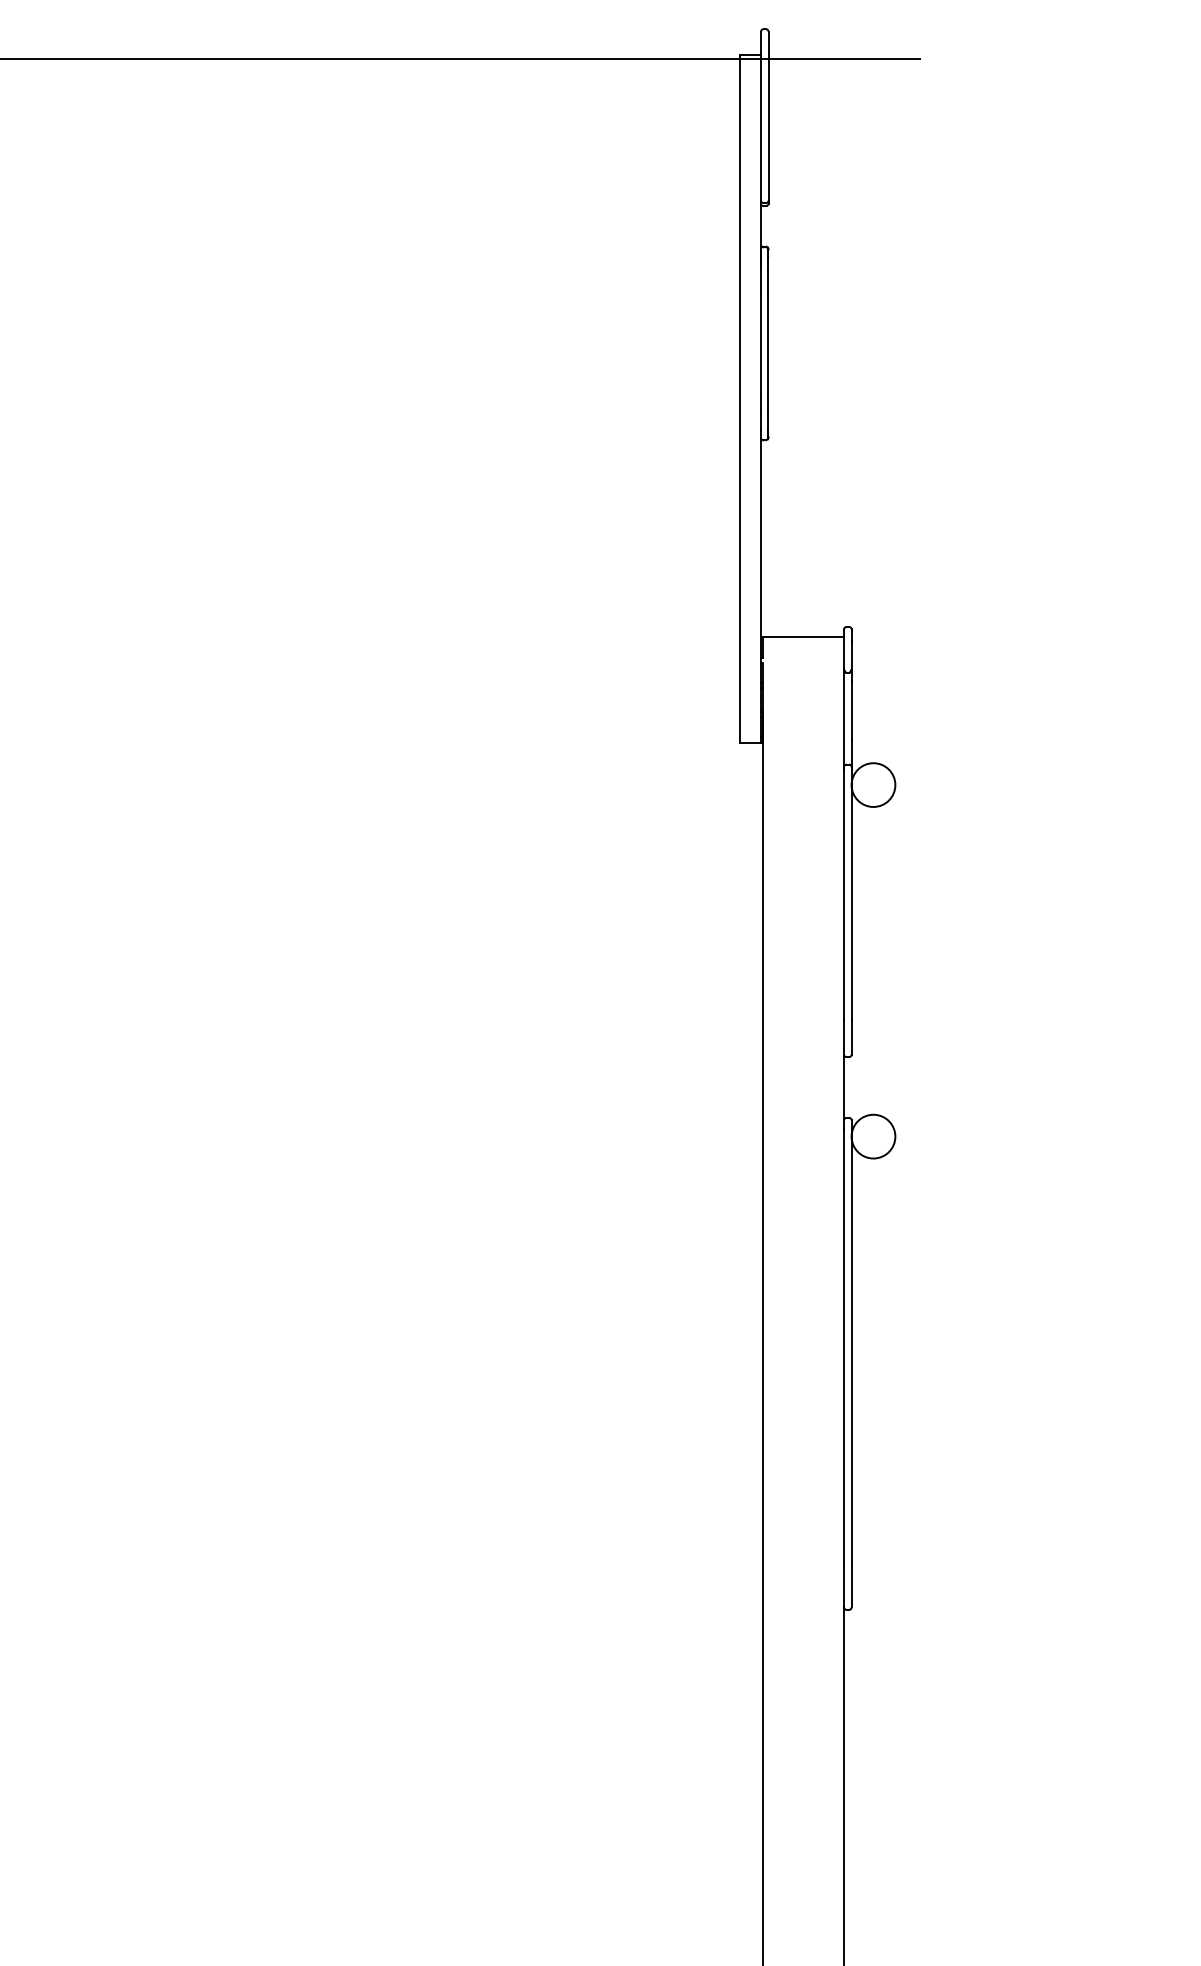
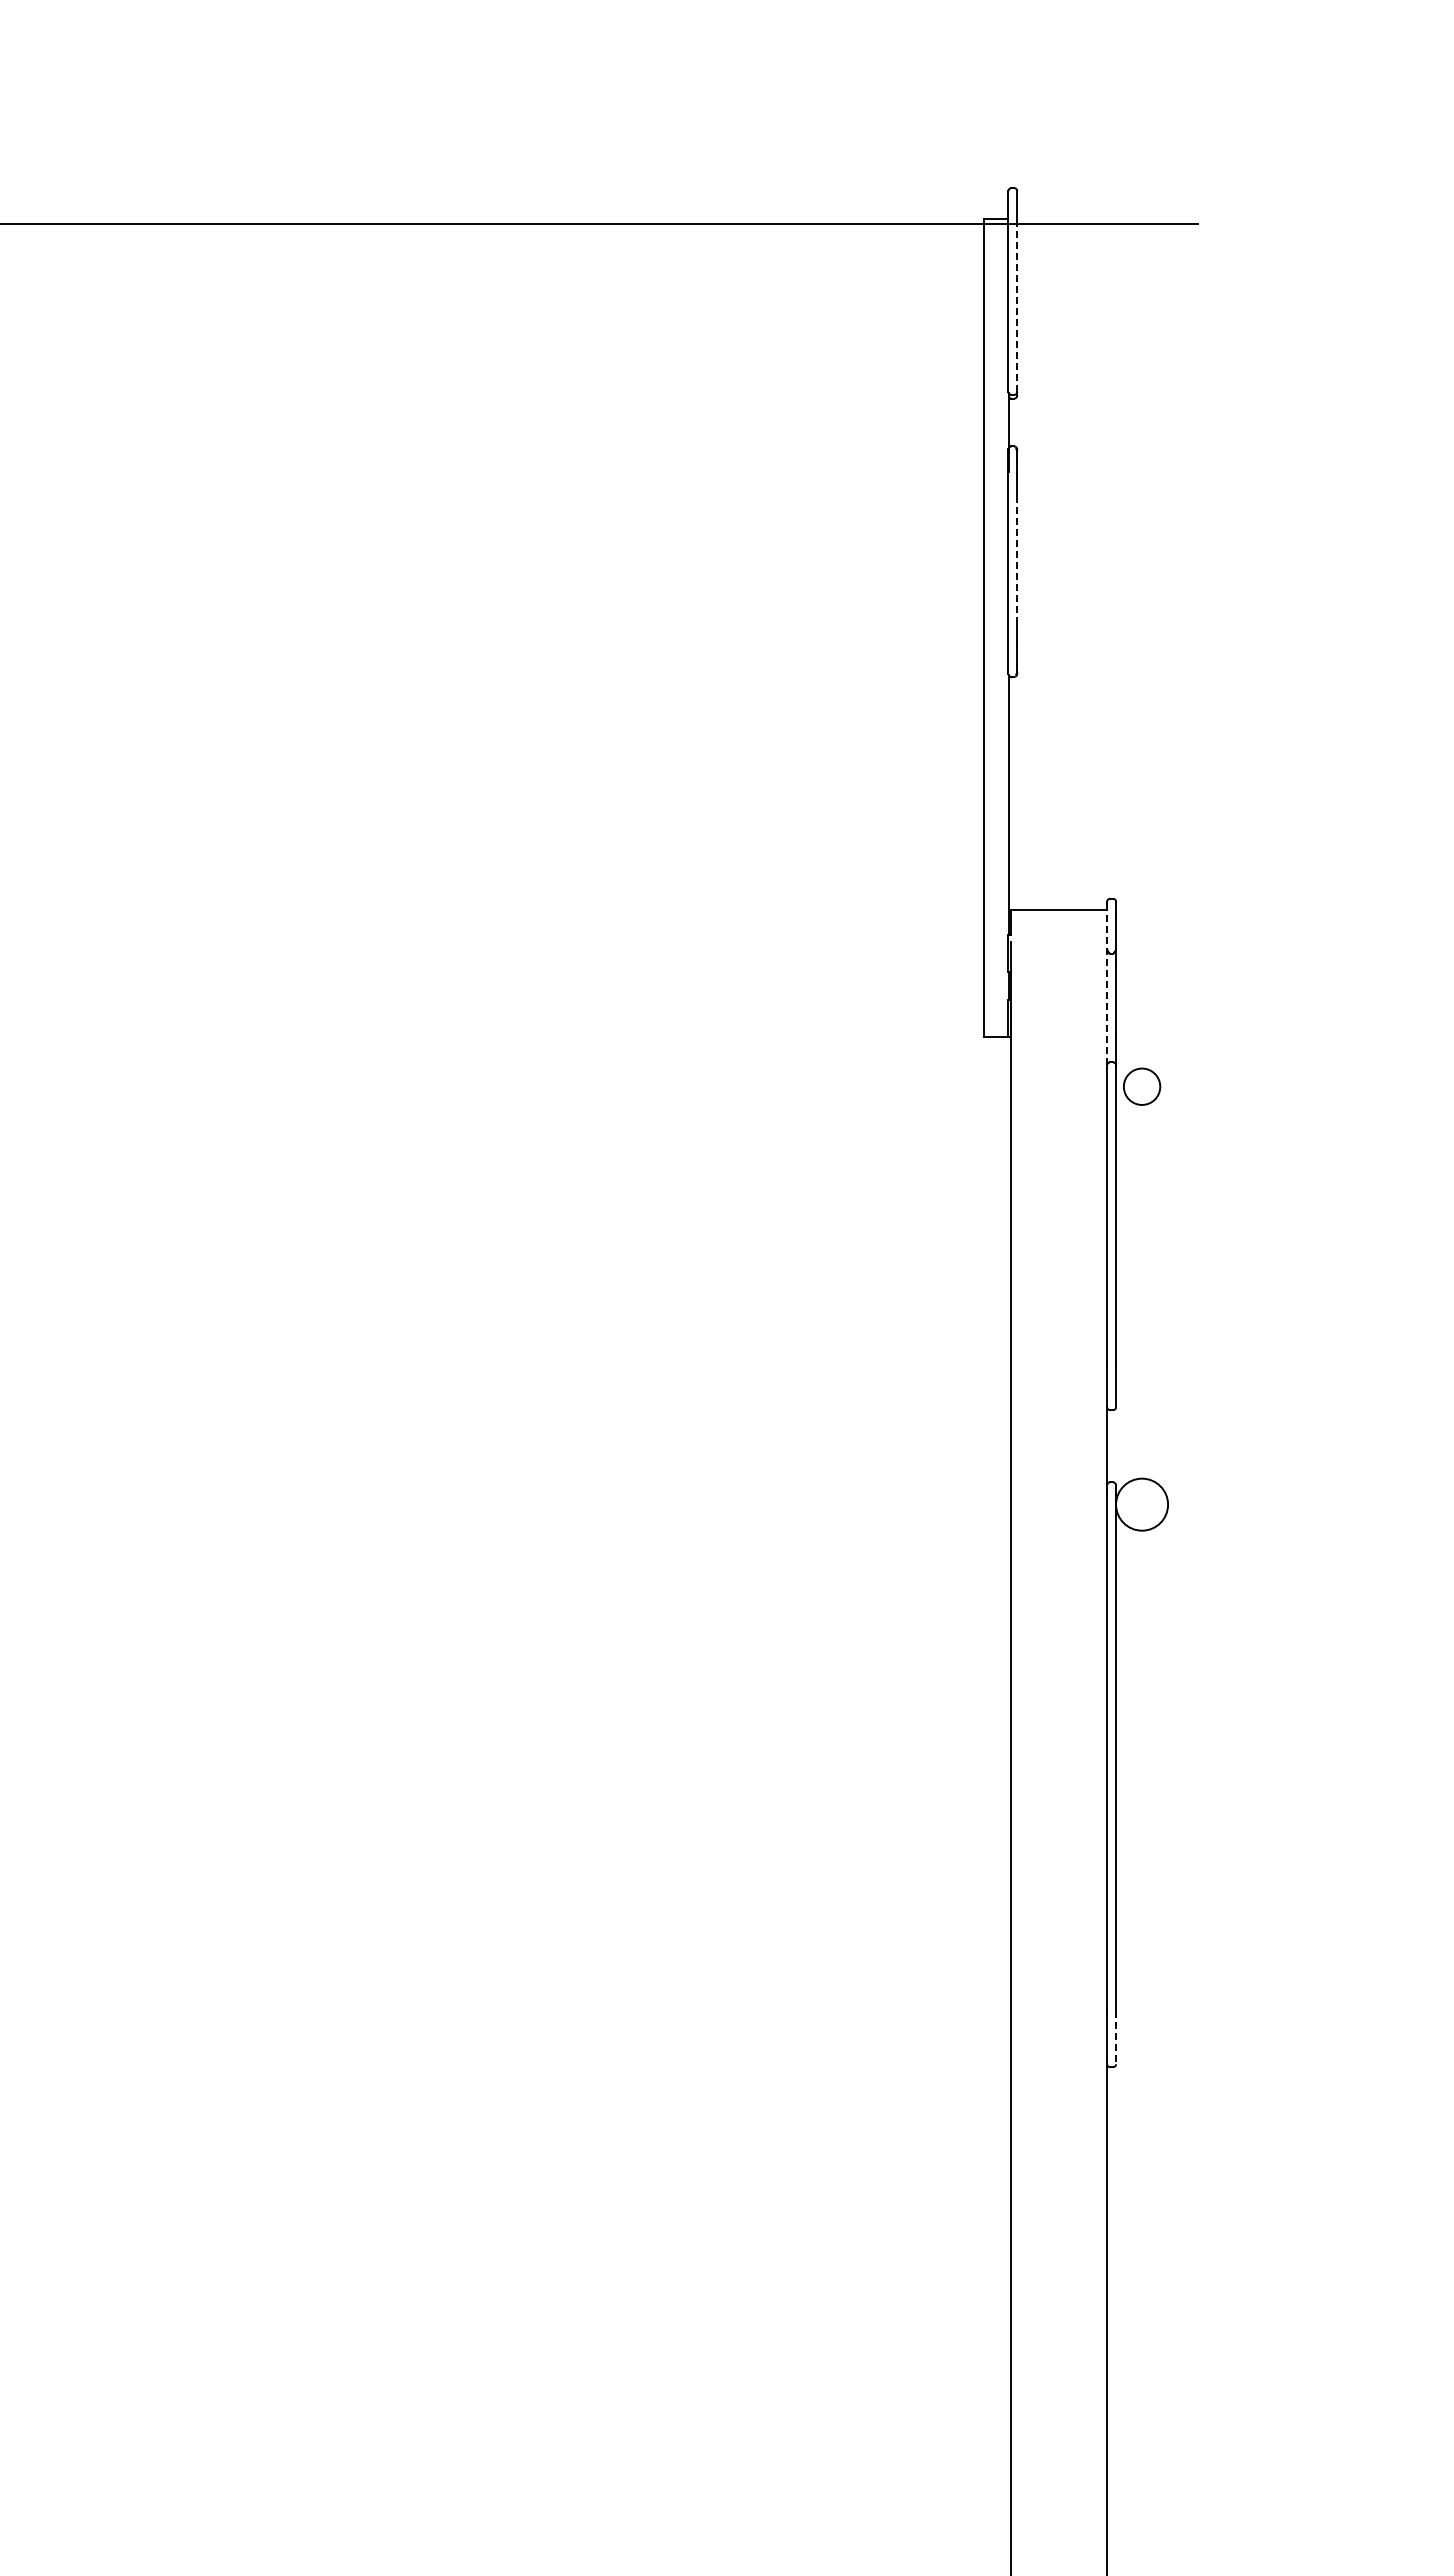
line: (768, 128) -> (1017, 306), solid -> dashed
line: (768, 341) -> (1017, 559), solid -> dashed
line: (844, 701) -> (1107, 987), solid -> dashed
circle: (873, 784) -> (1142, 1086), size x0.7
line: (851, 1585) -> (1116, 2038), solid -> dashed

